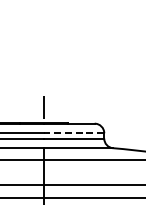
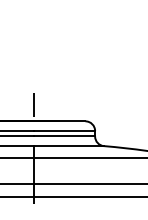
line: (73, 133) -> (64, 131), dashed -> solid

